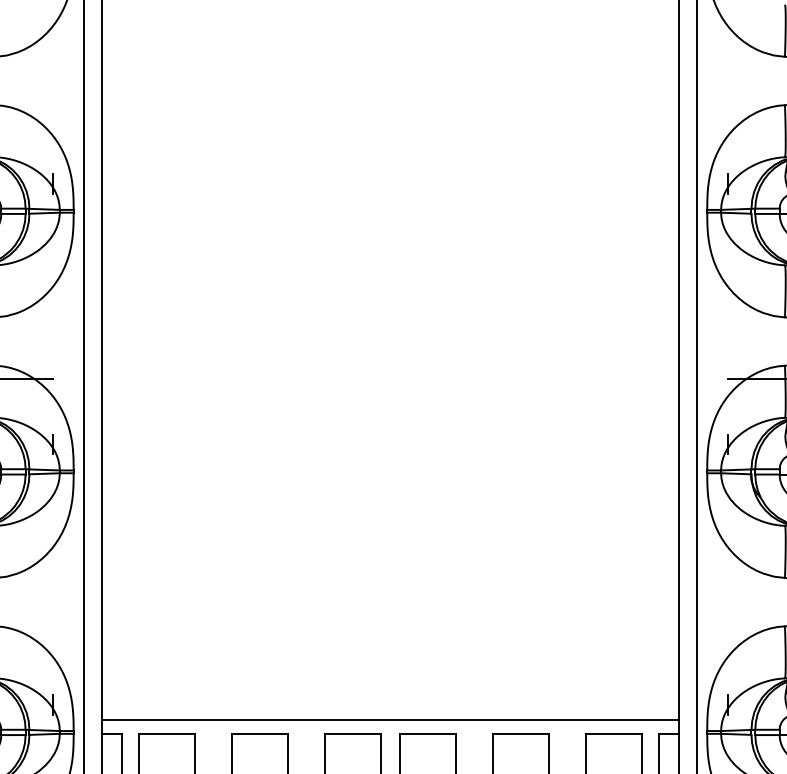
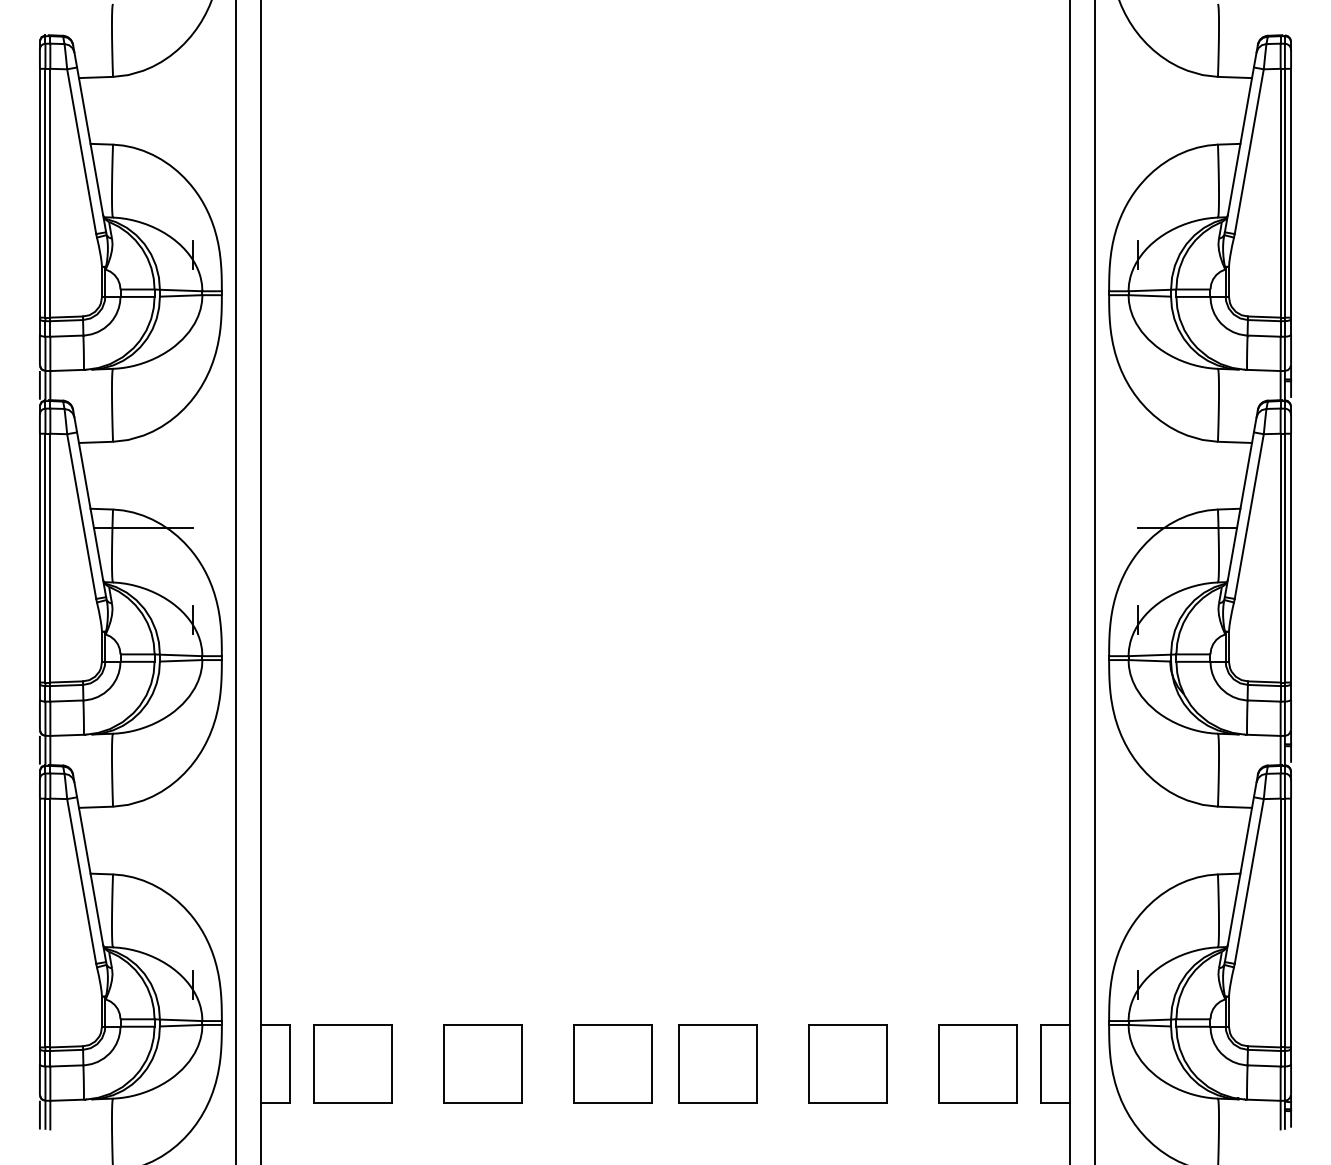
line: (390, 719) -> (665, 1005), removed

